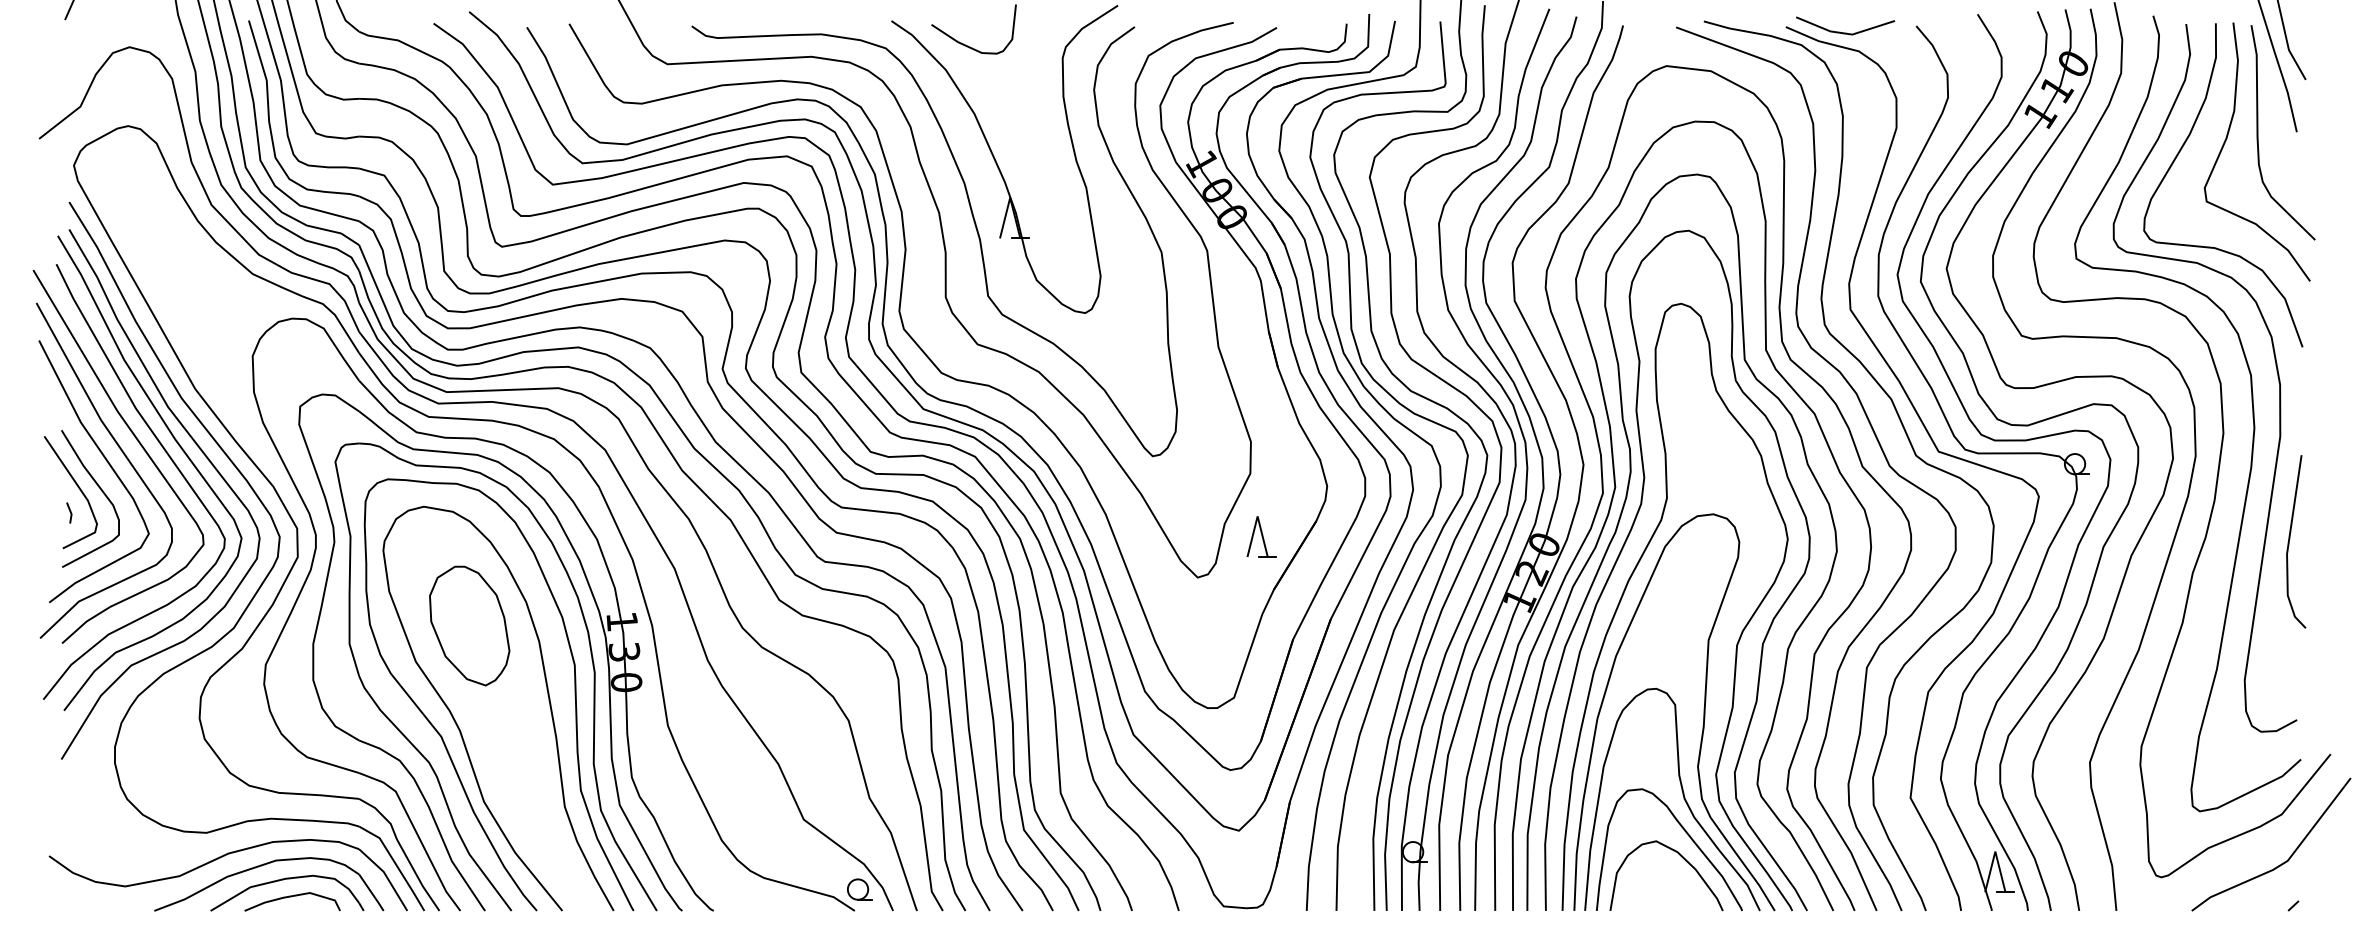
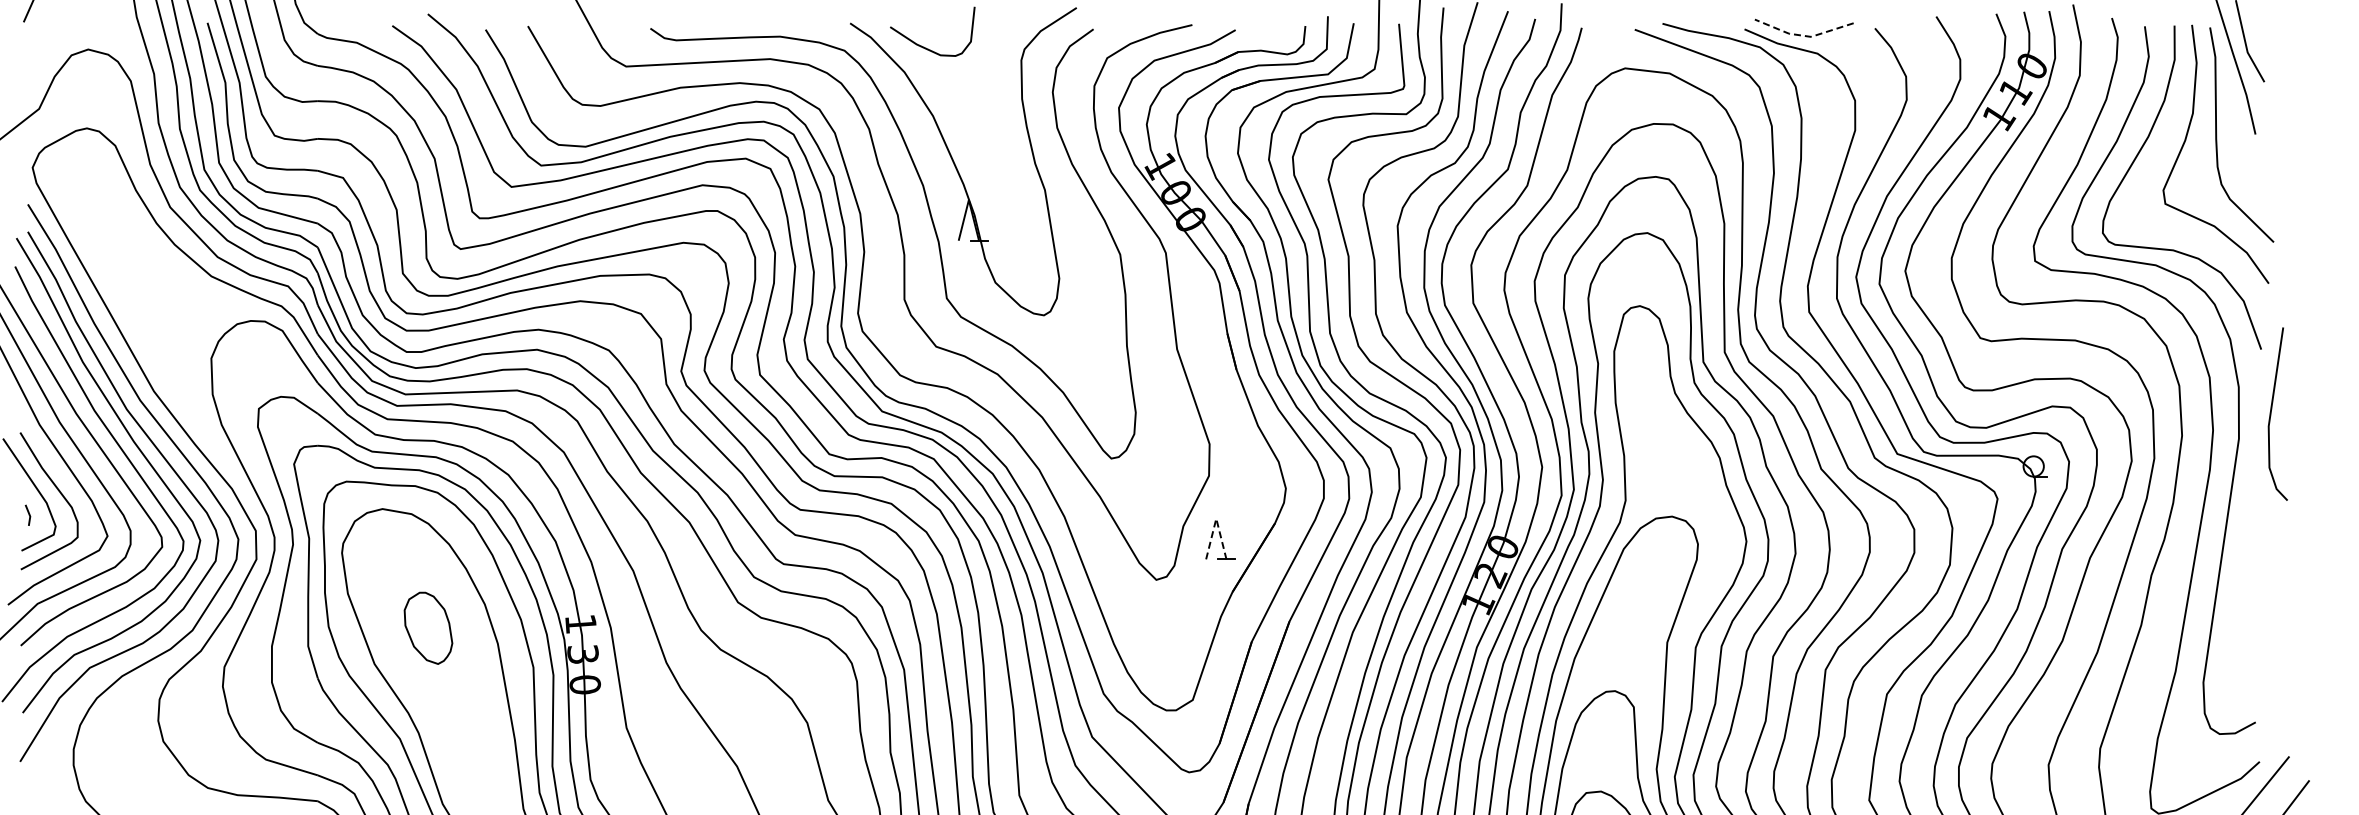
line: (1844, 33) -> (1803, 35), solid -> dashed
line: (1257, 516) -> (1216, 518), solid -> dashed
line: (2290, 539) -> (2272, 411), moved
part: (469, 625) -> (428, 627), size x0.6

